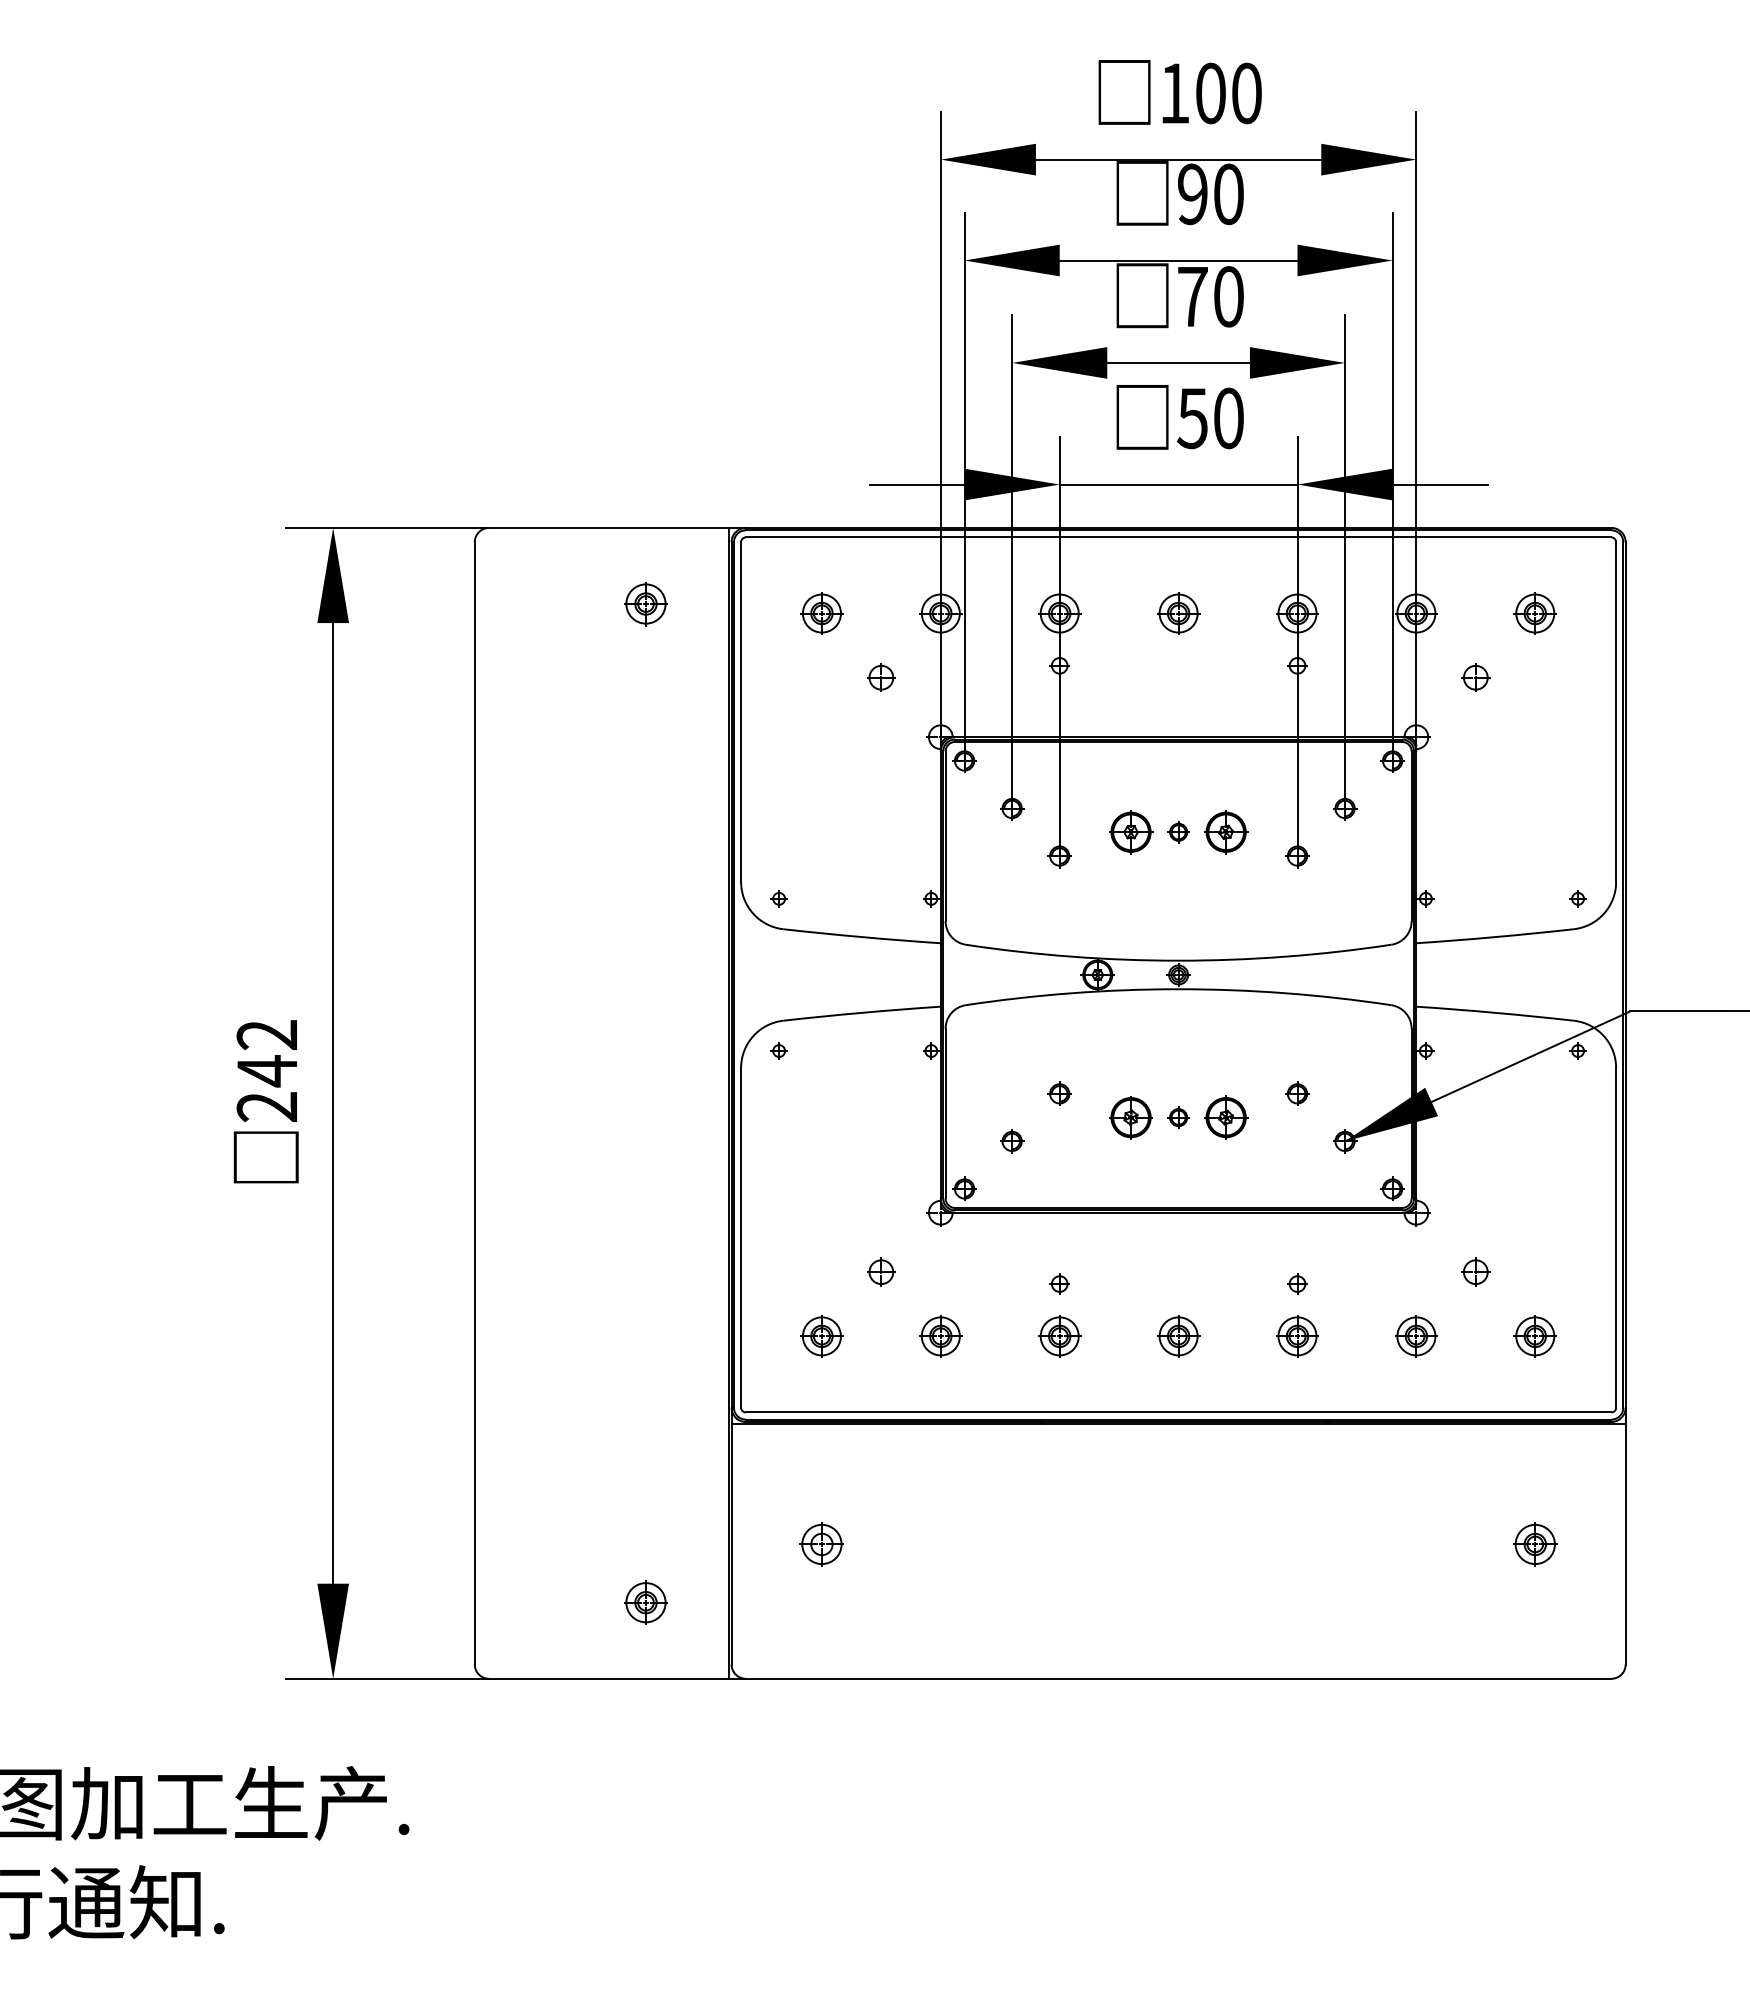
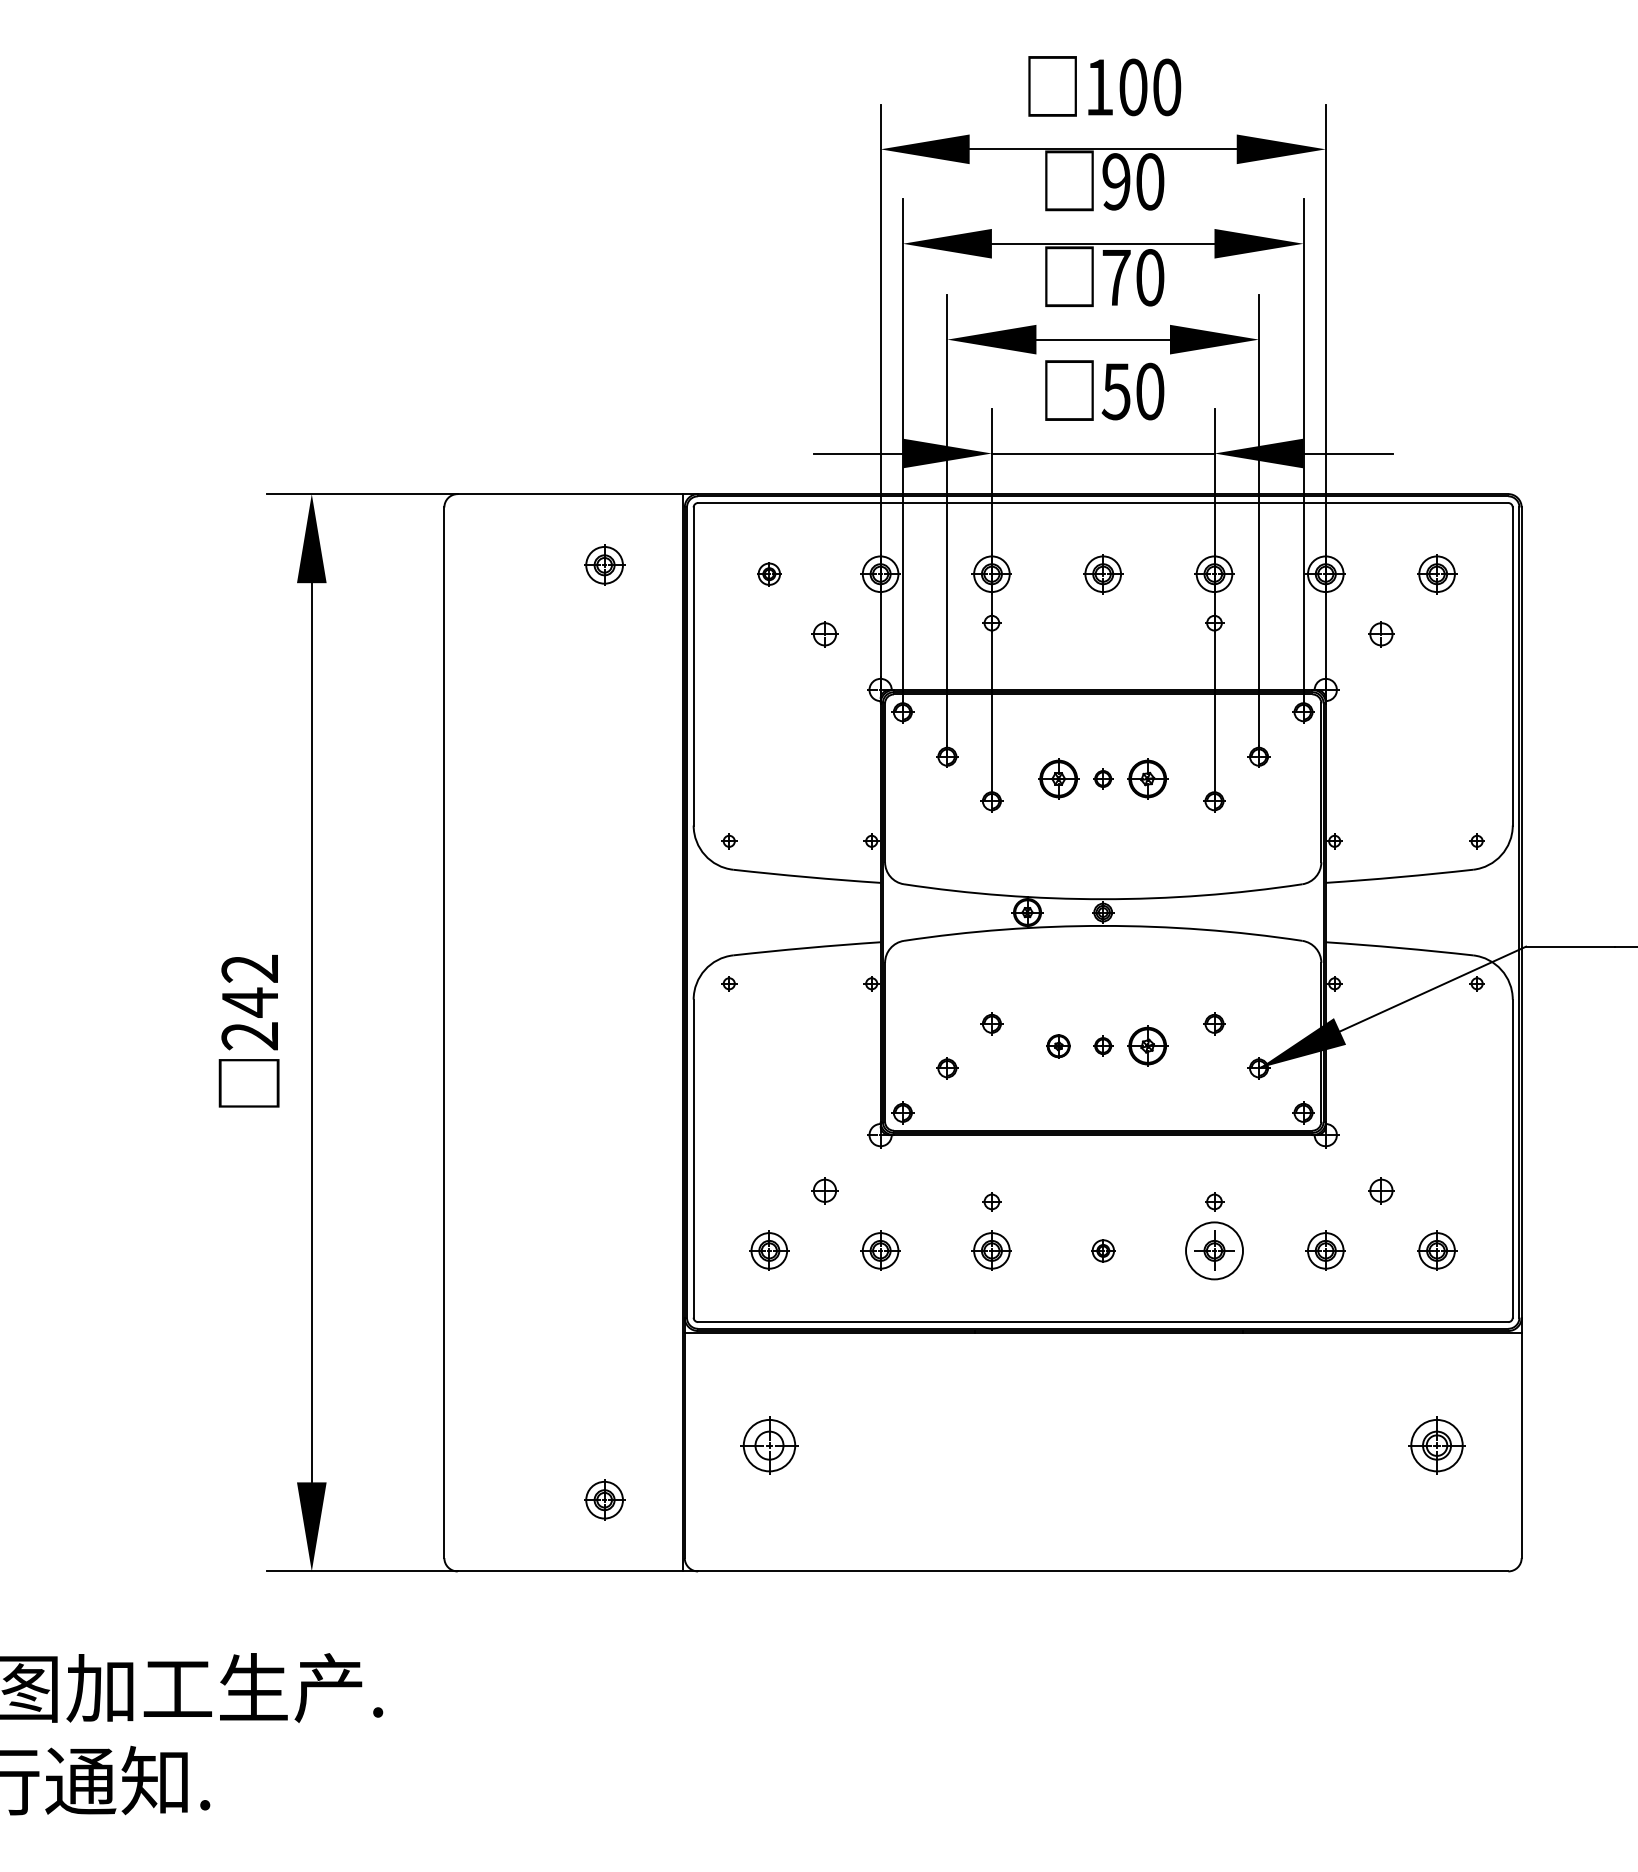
part: (821, 613) -> (768, 574), size x0.6
part: (1130, 1117) -> (1058, 1045), size x0.6
part: (1178, 1336) -> (1103, 1250), size x0.6
circle: (1297, 1336) -> (1214, 1250), size x1.6
part: (821, 1544) -> (768, 1445), size x1.4
part: (1535, 1544) -> (1437, 1445), size x1.4

